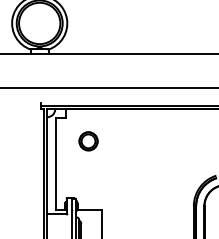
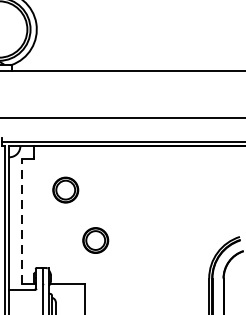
line: (56, 164) -> (22, 221), solid -> dashed
part: (110, 178) -> (95, 240), added

